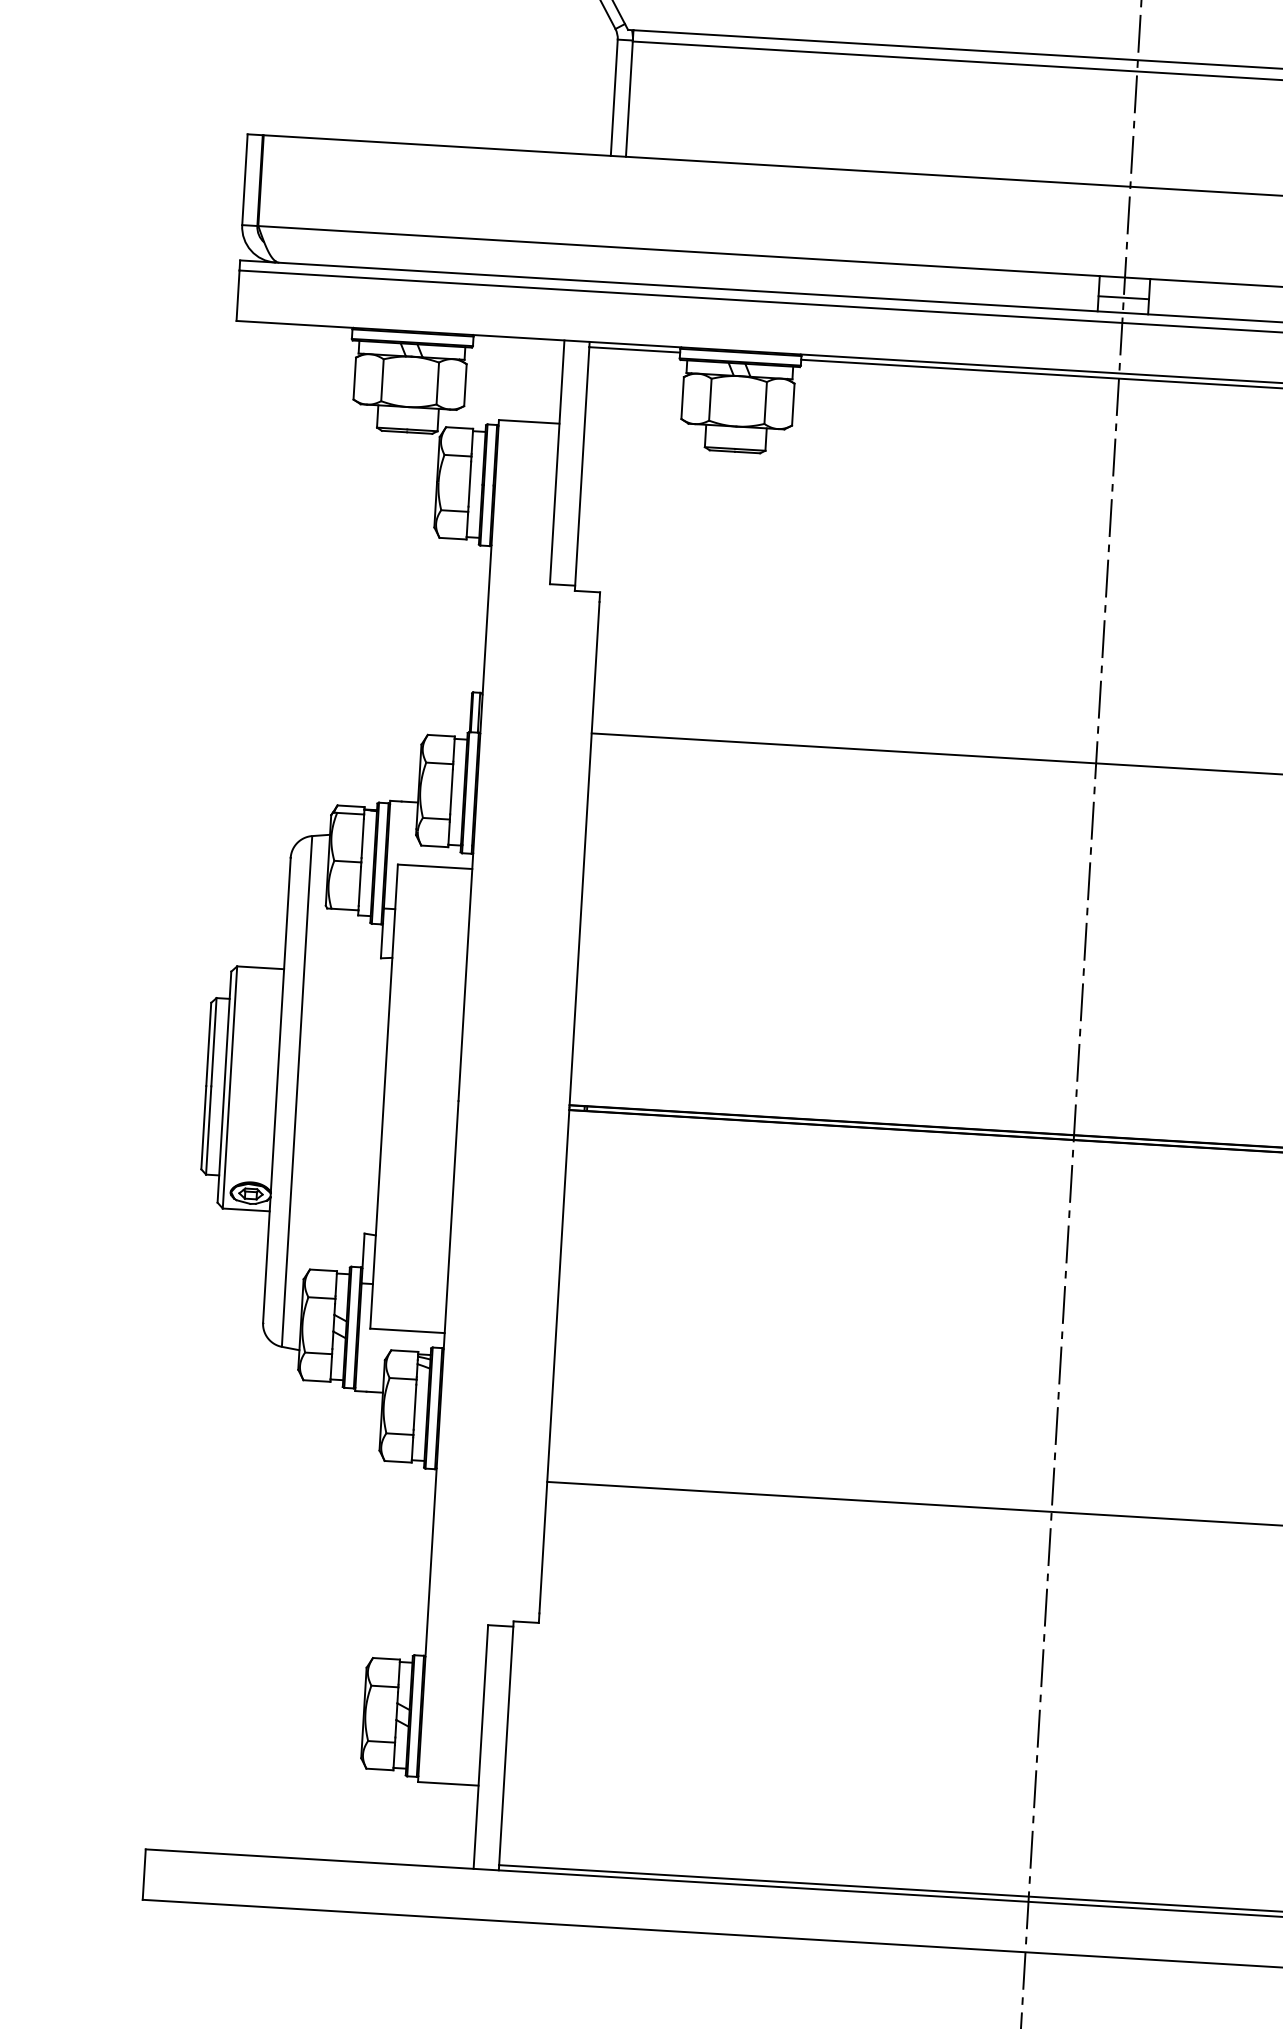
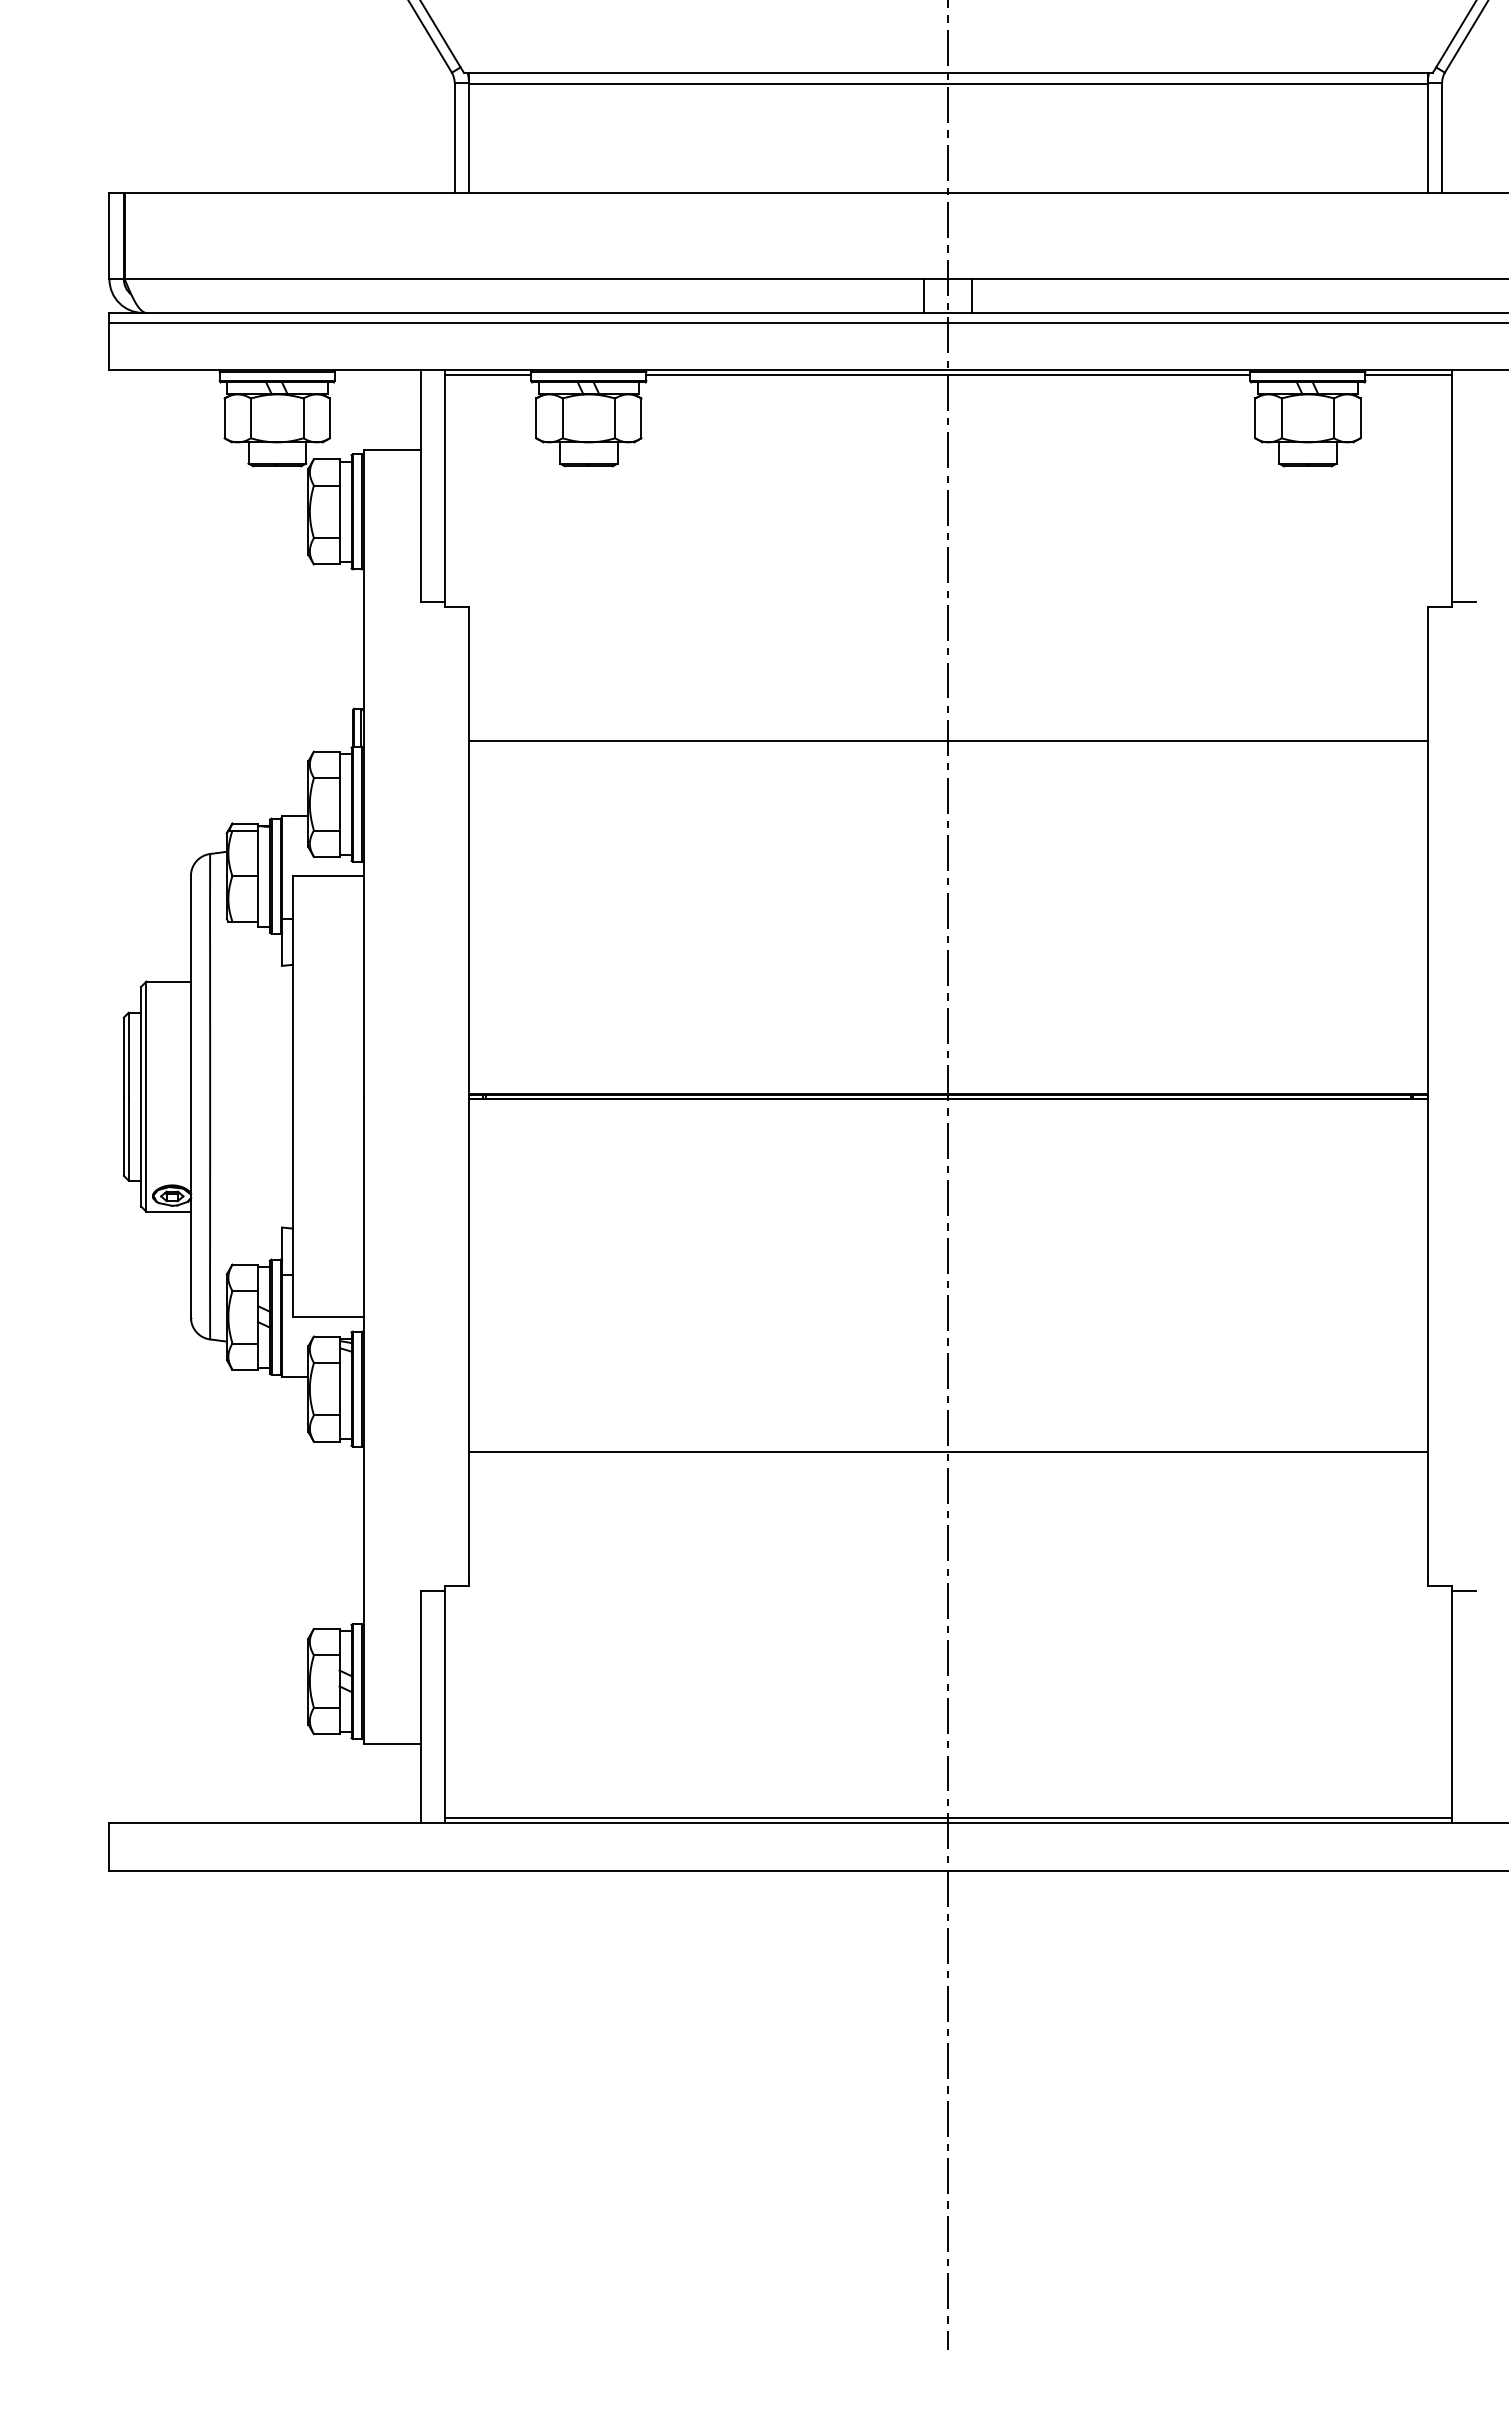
line: (1123, 297) -> (948, 298), removed

